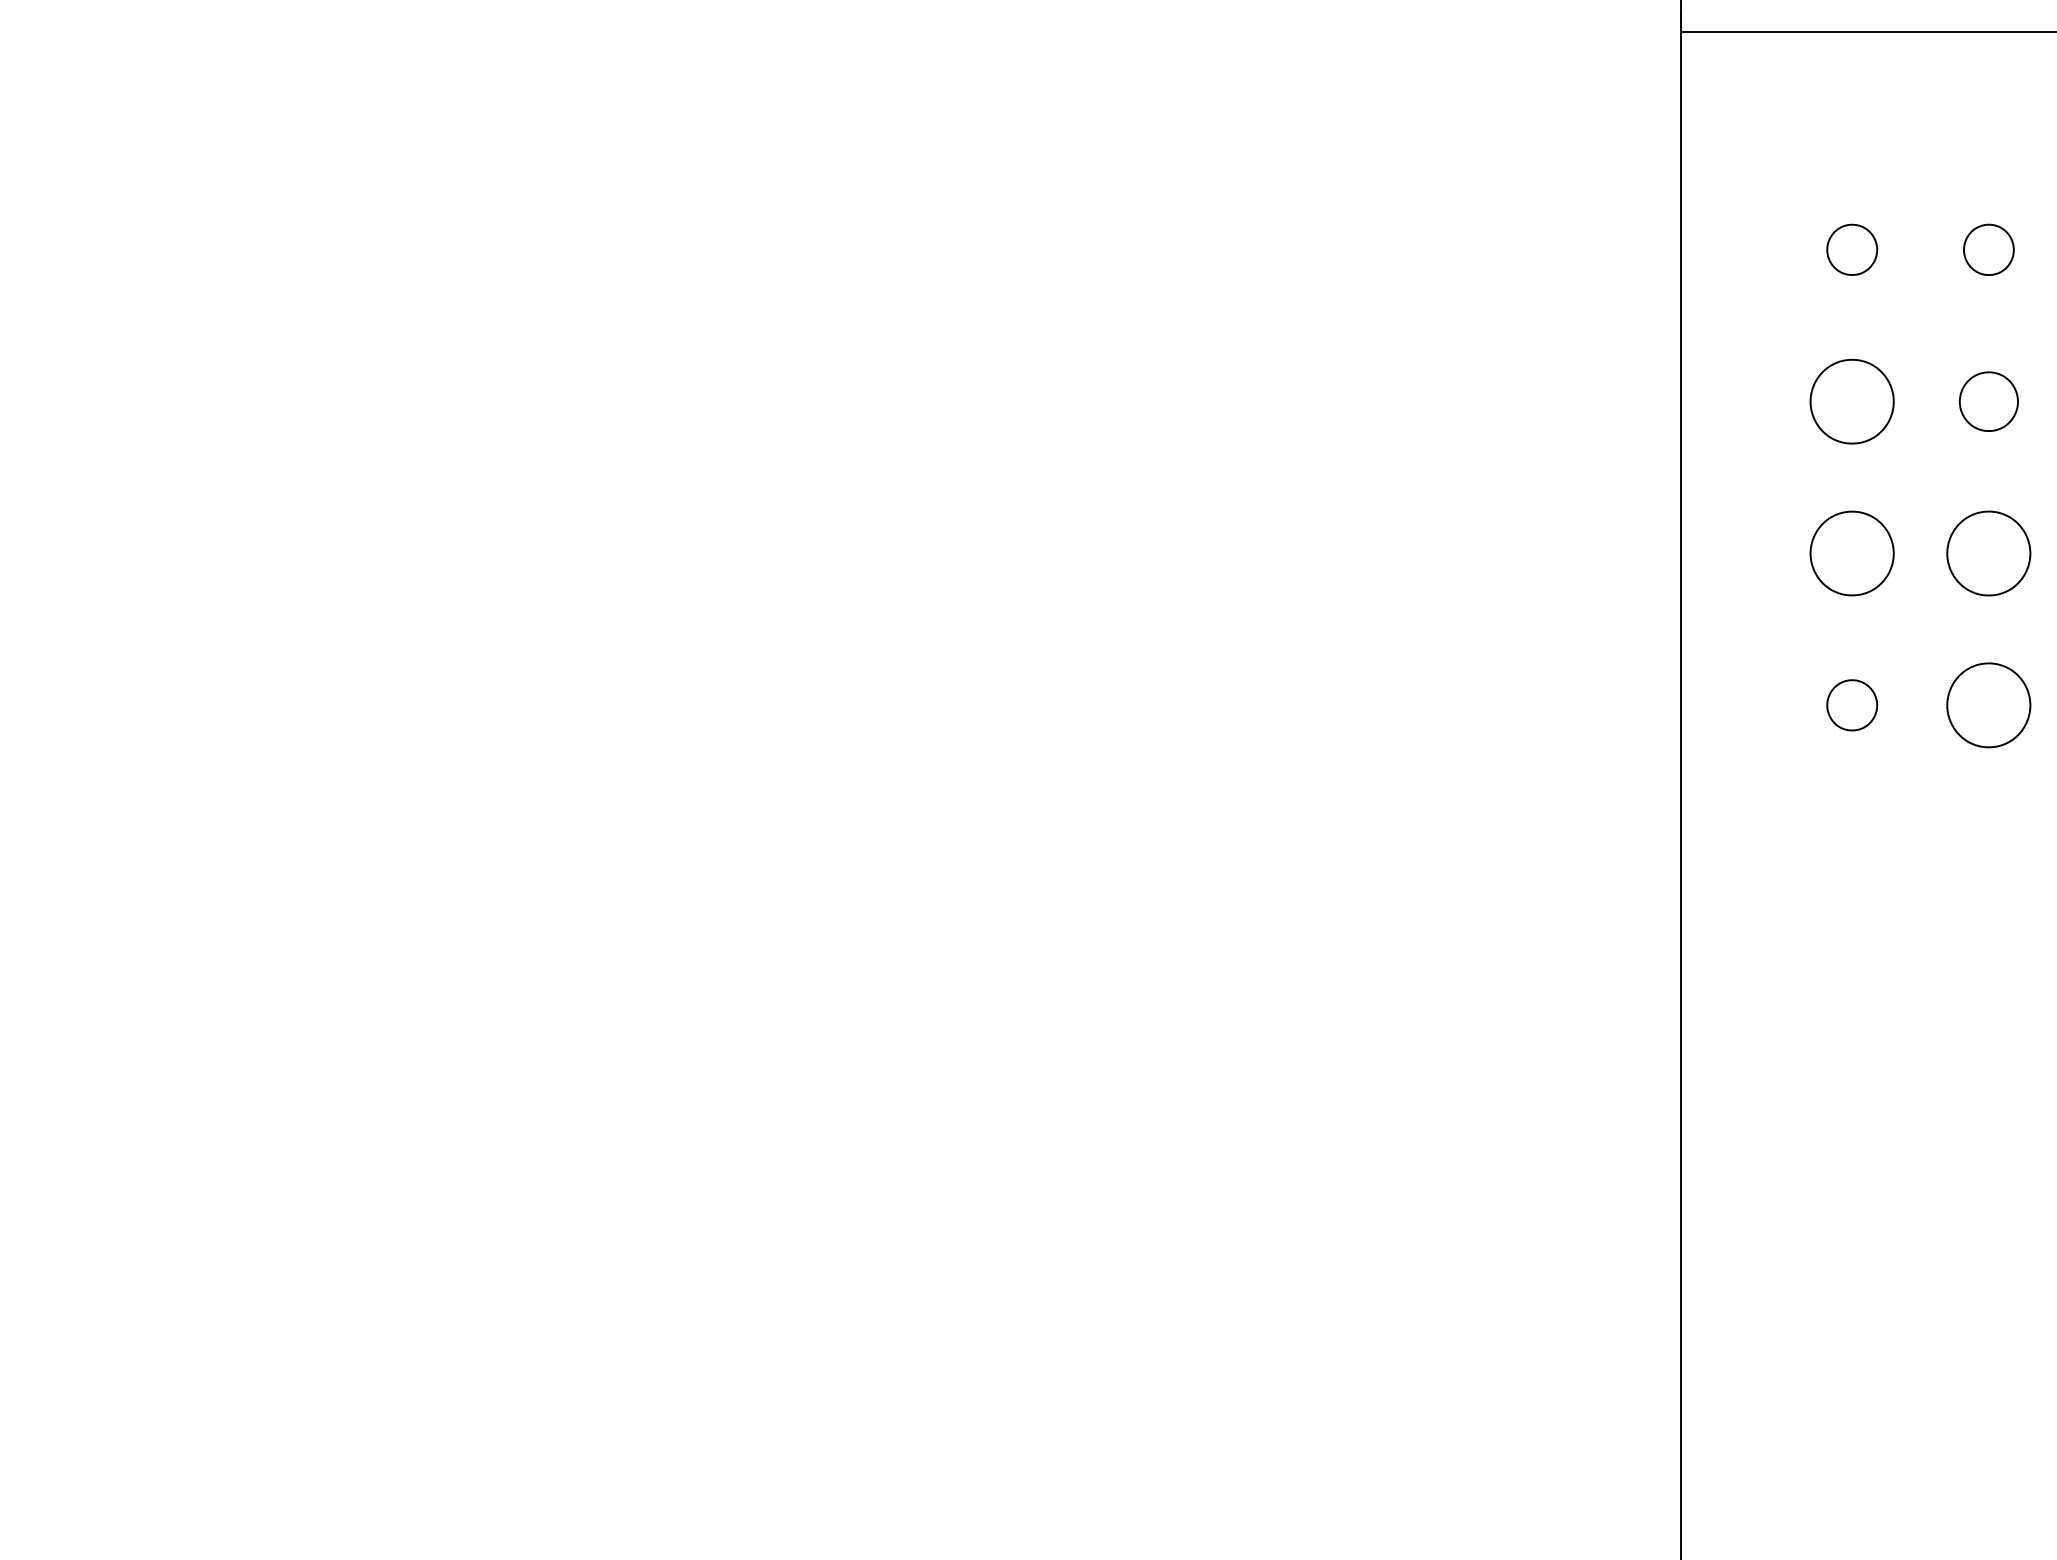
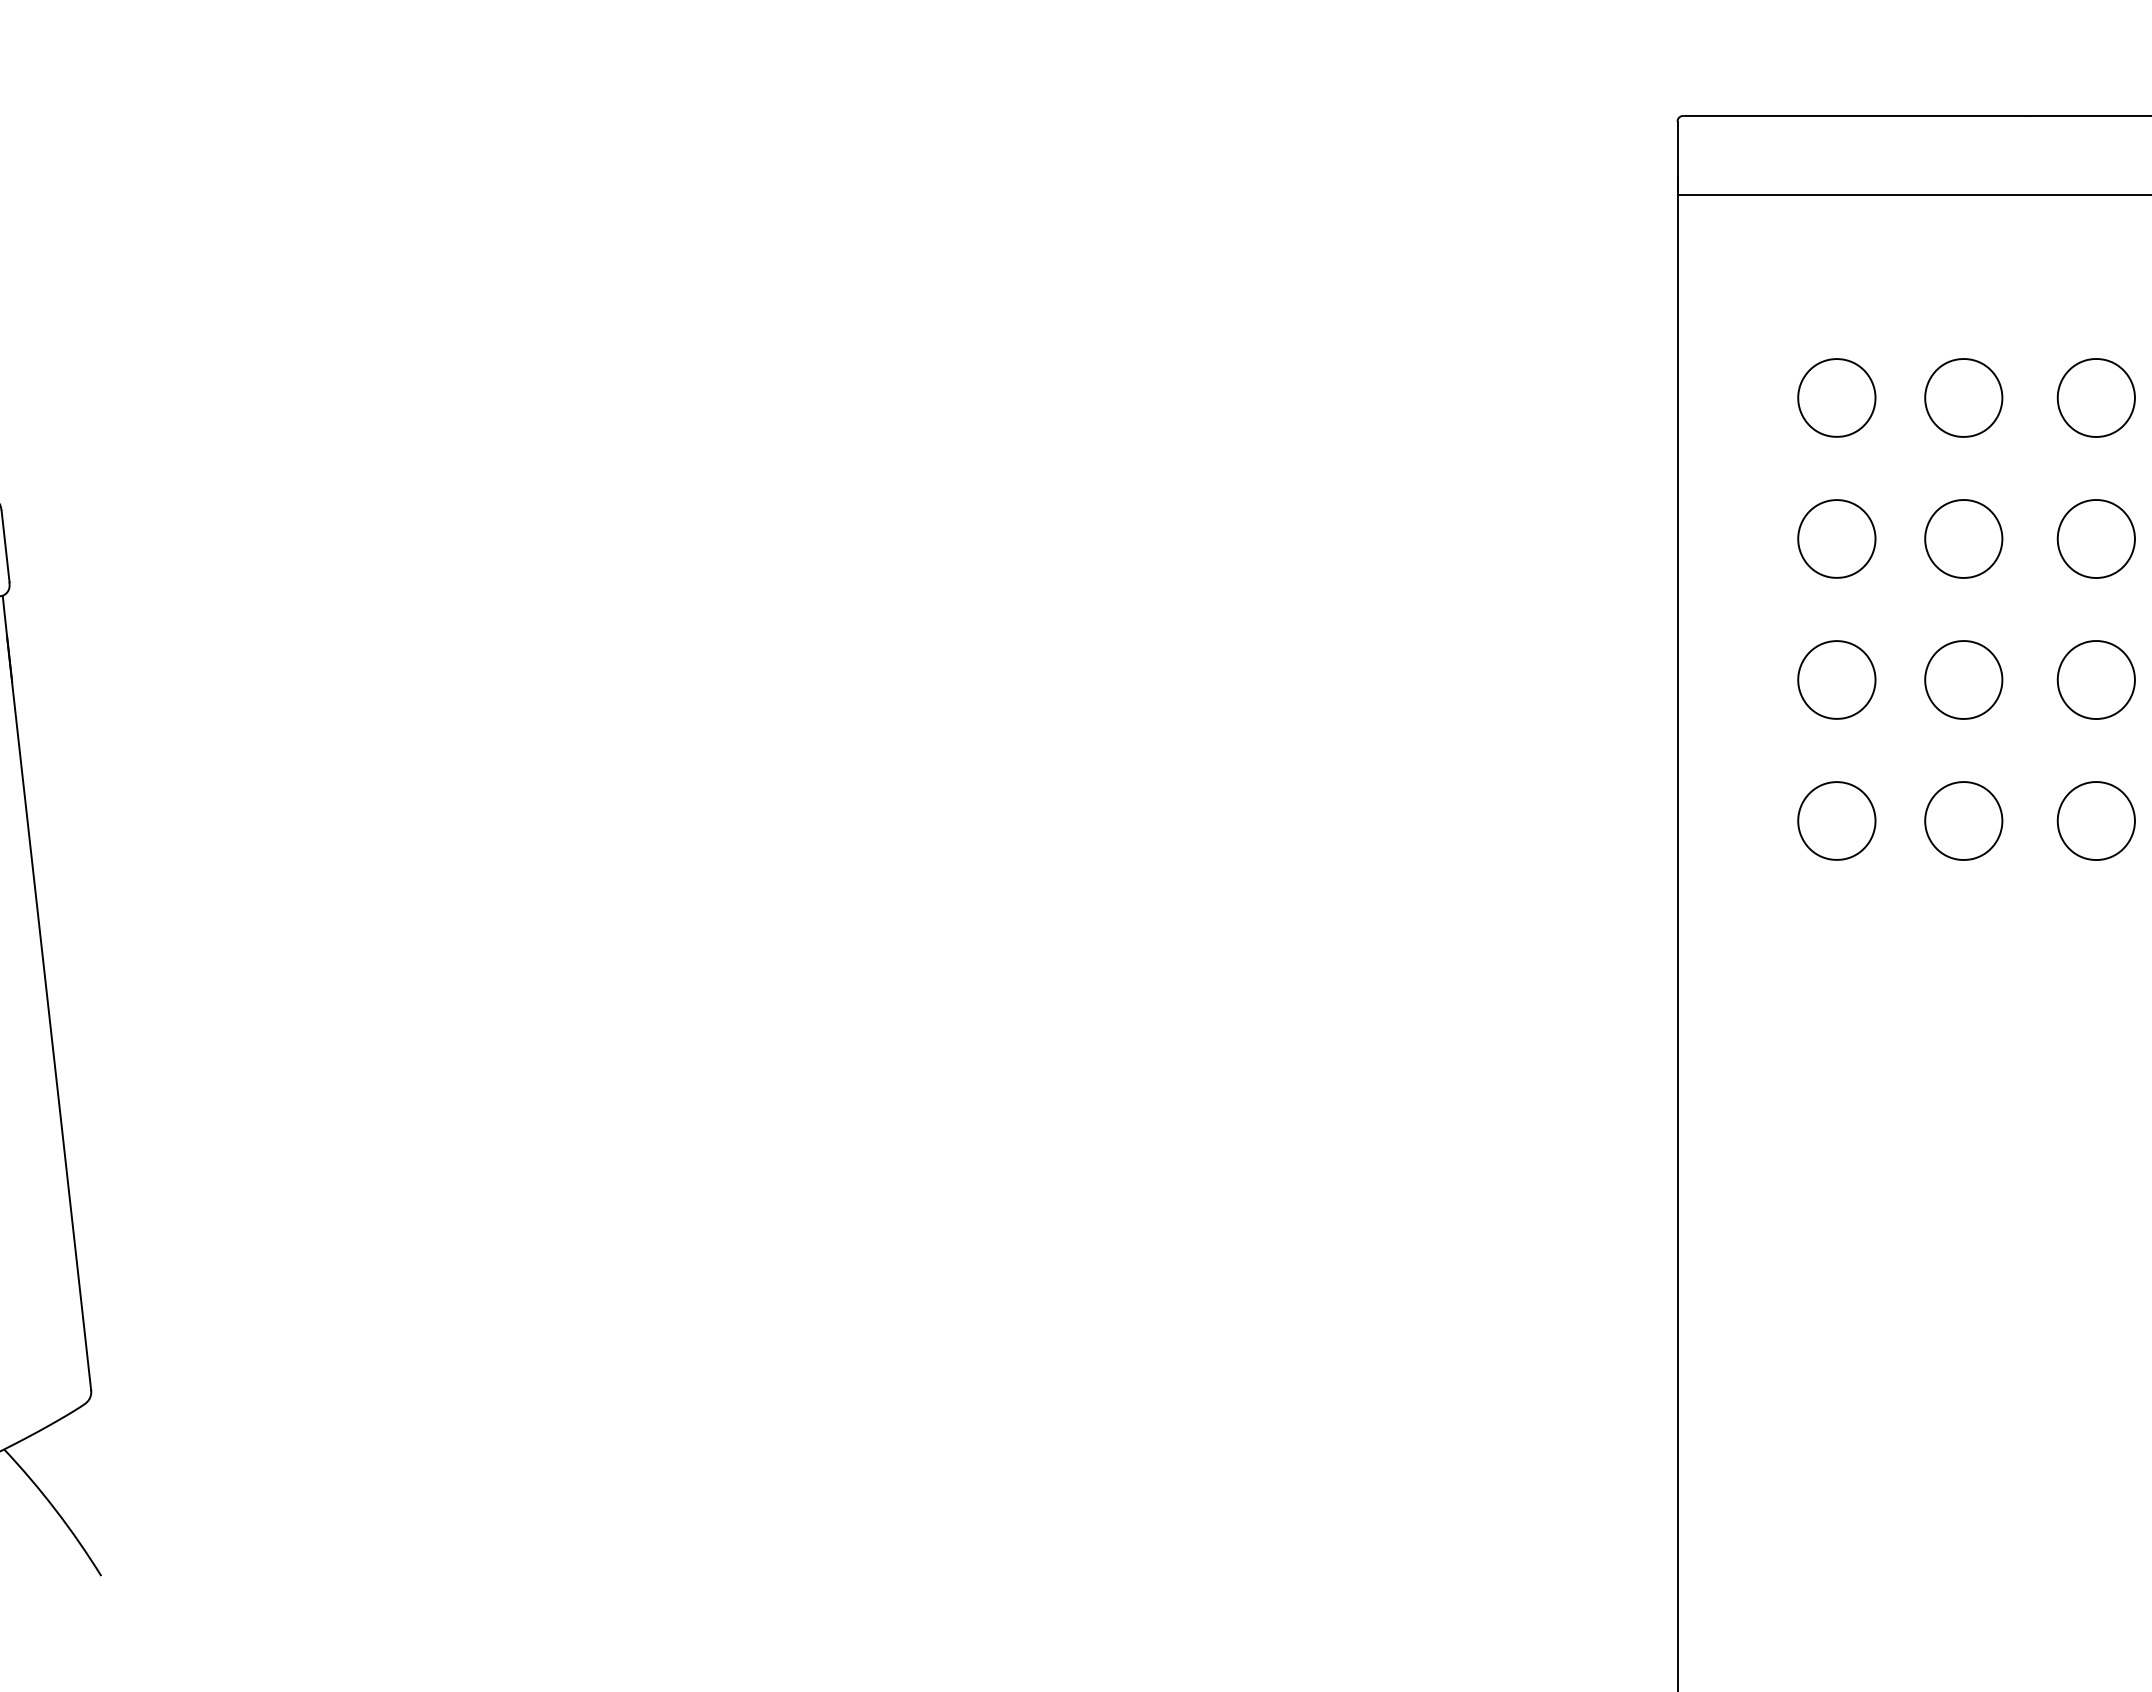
part: (1851, 249) -> (1836, 397), size x1.67
part: (1988, 249) -> (1963, 397), size x1.67
part: (1988, 401) -> (1963, 538), size x1.43
part: (1851, 704) -> (1836, 820), size x1.67

